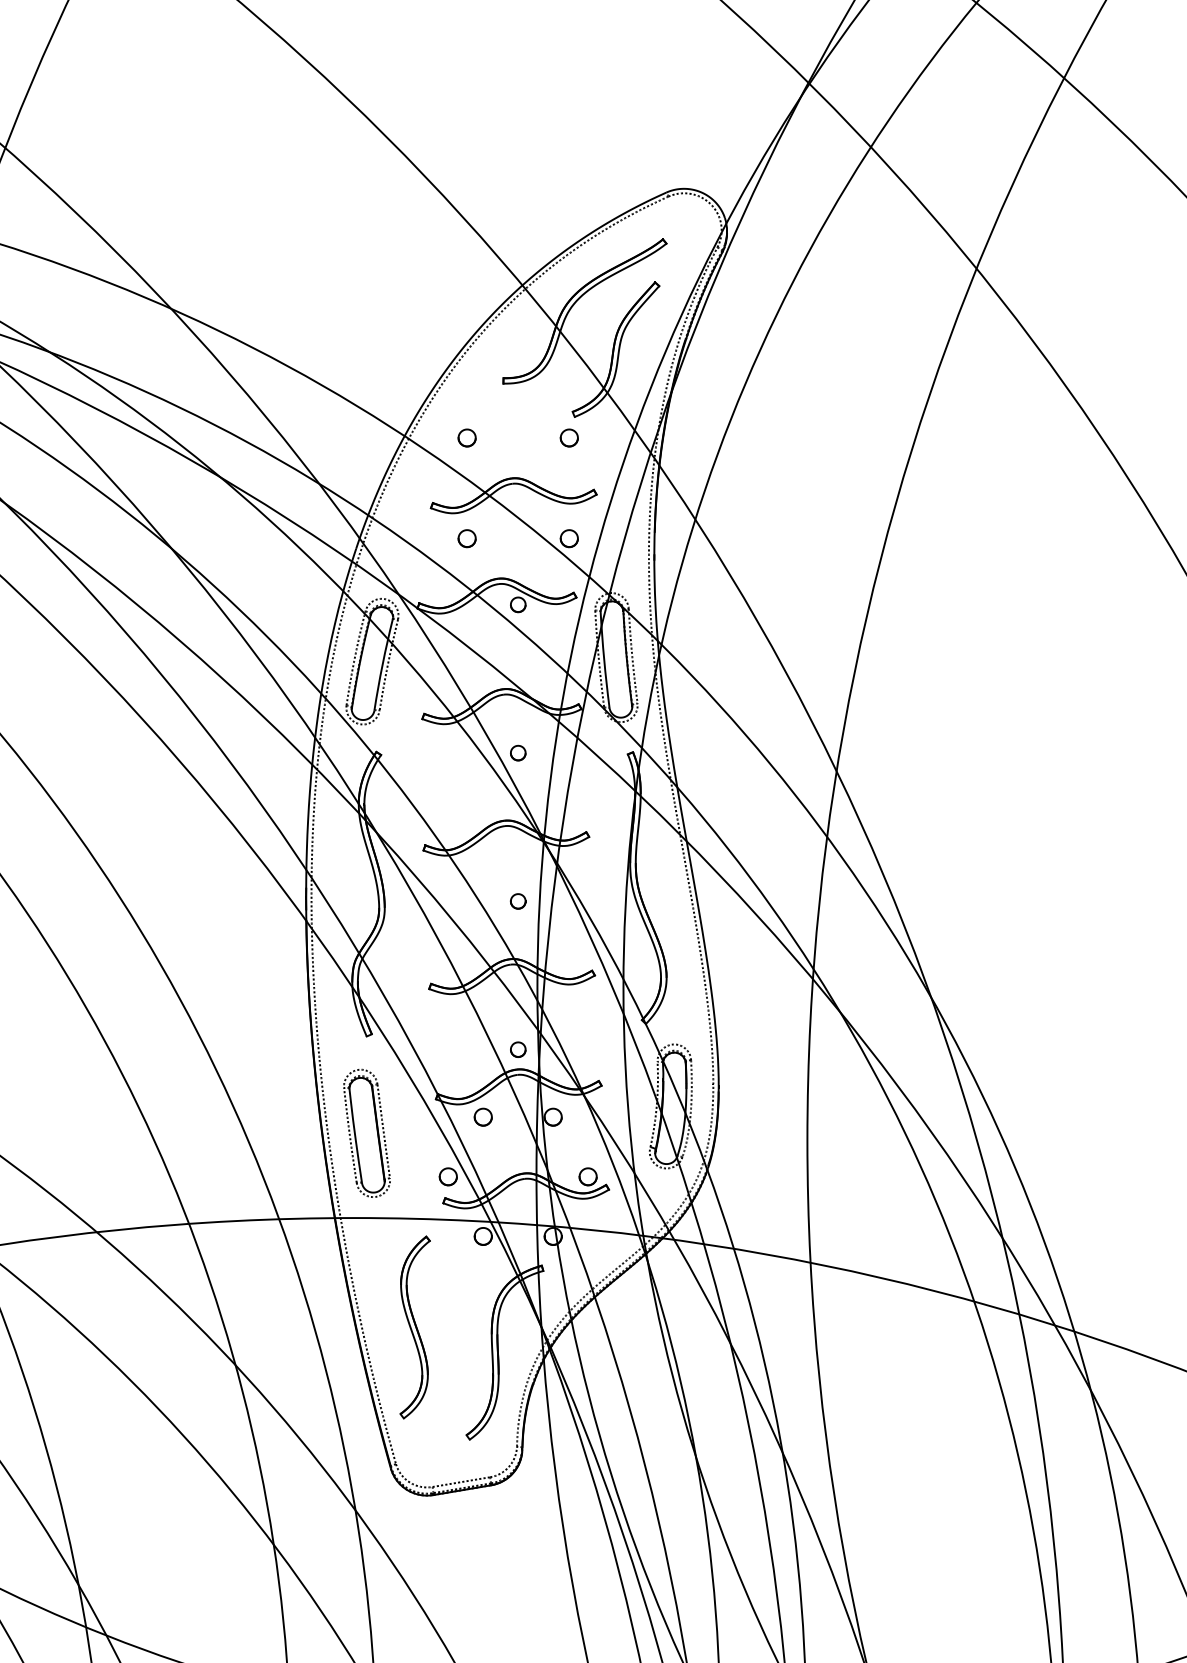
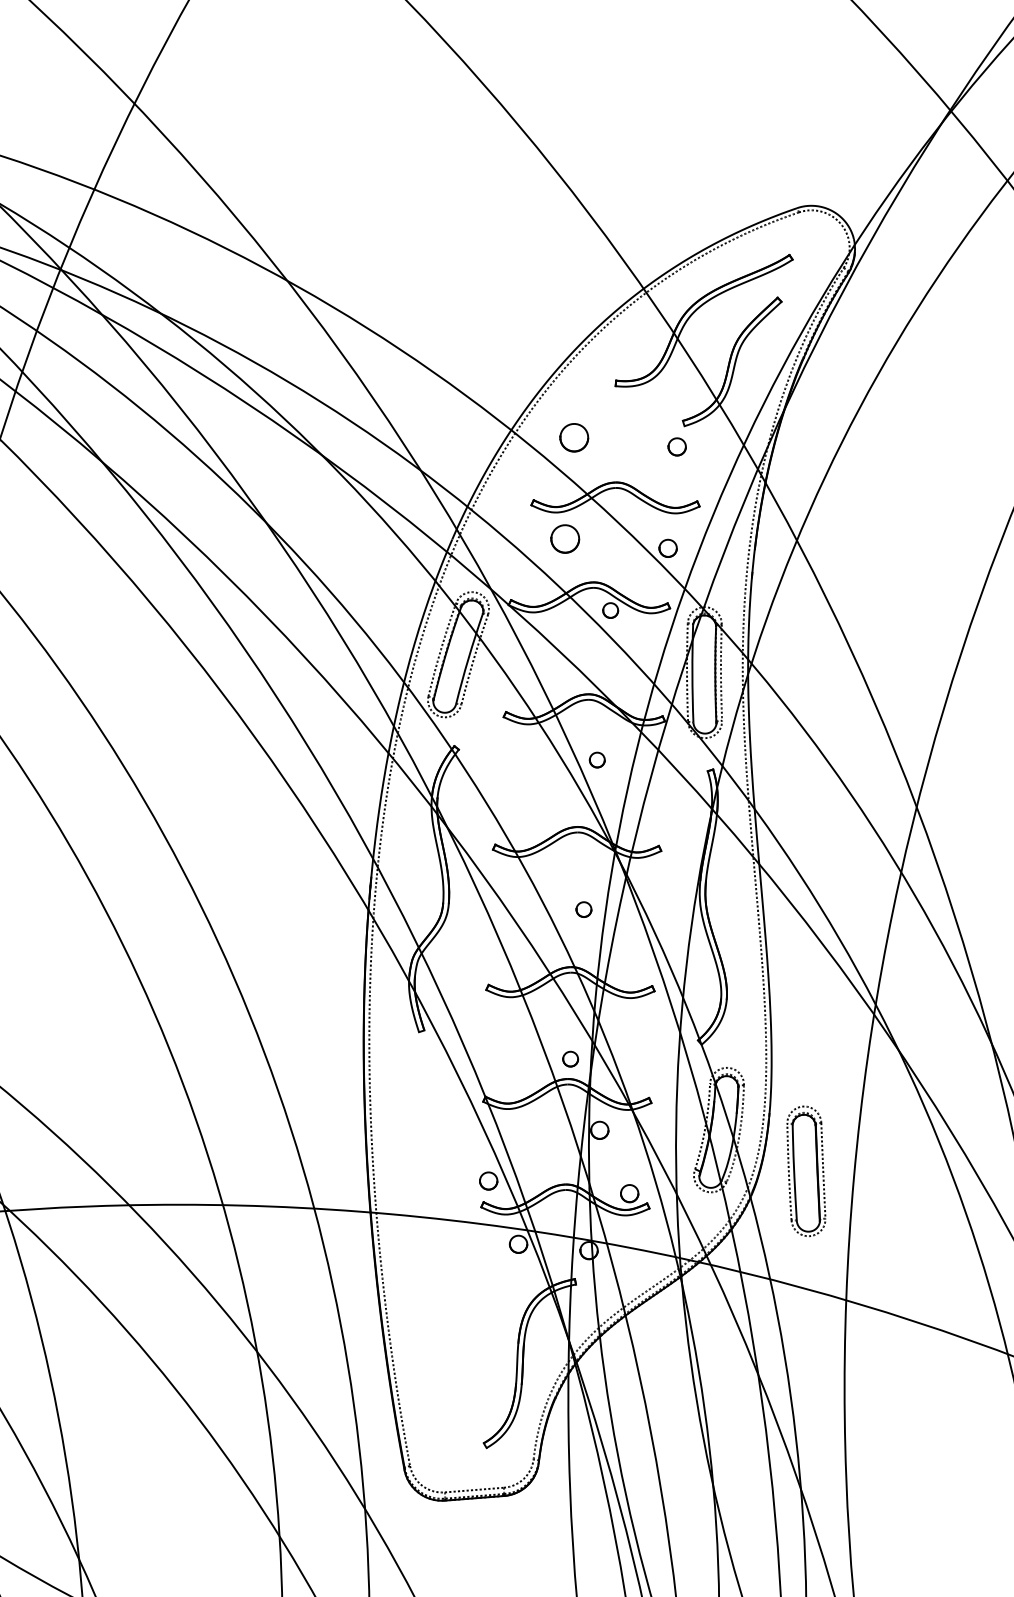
part: (466, 437) -> (573, 437), size x1.6
part: (466, 538) -> (564, 539), size x1.6
part: (482, 1116) -> (528, 1123), removed
part: (366, 1132) -> (805, 1170), moved
part: (414, 1327) -> (441, 1329), removed

